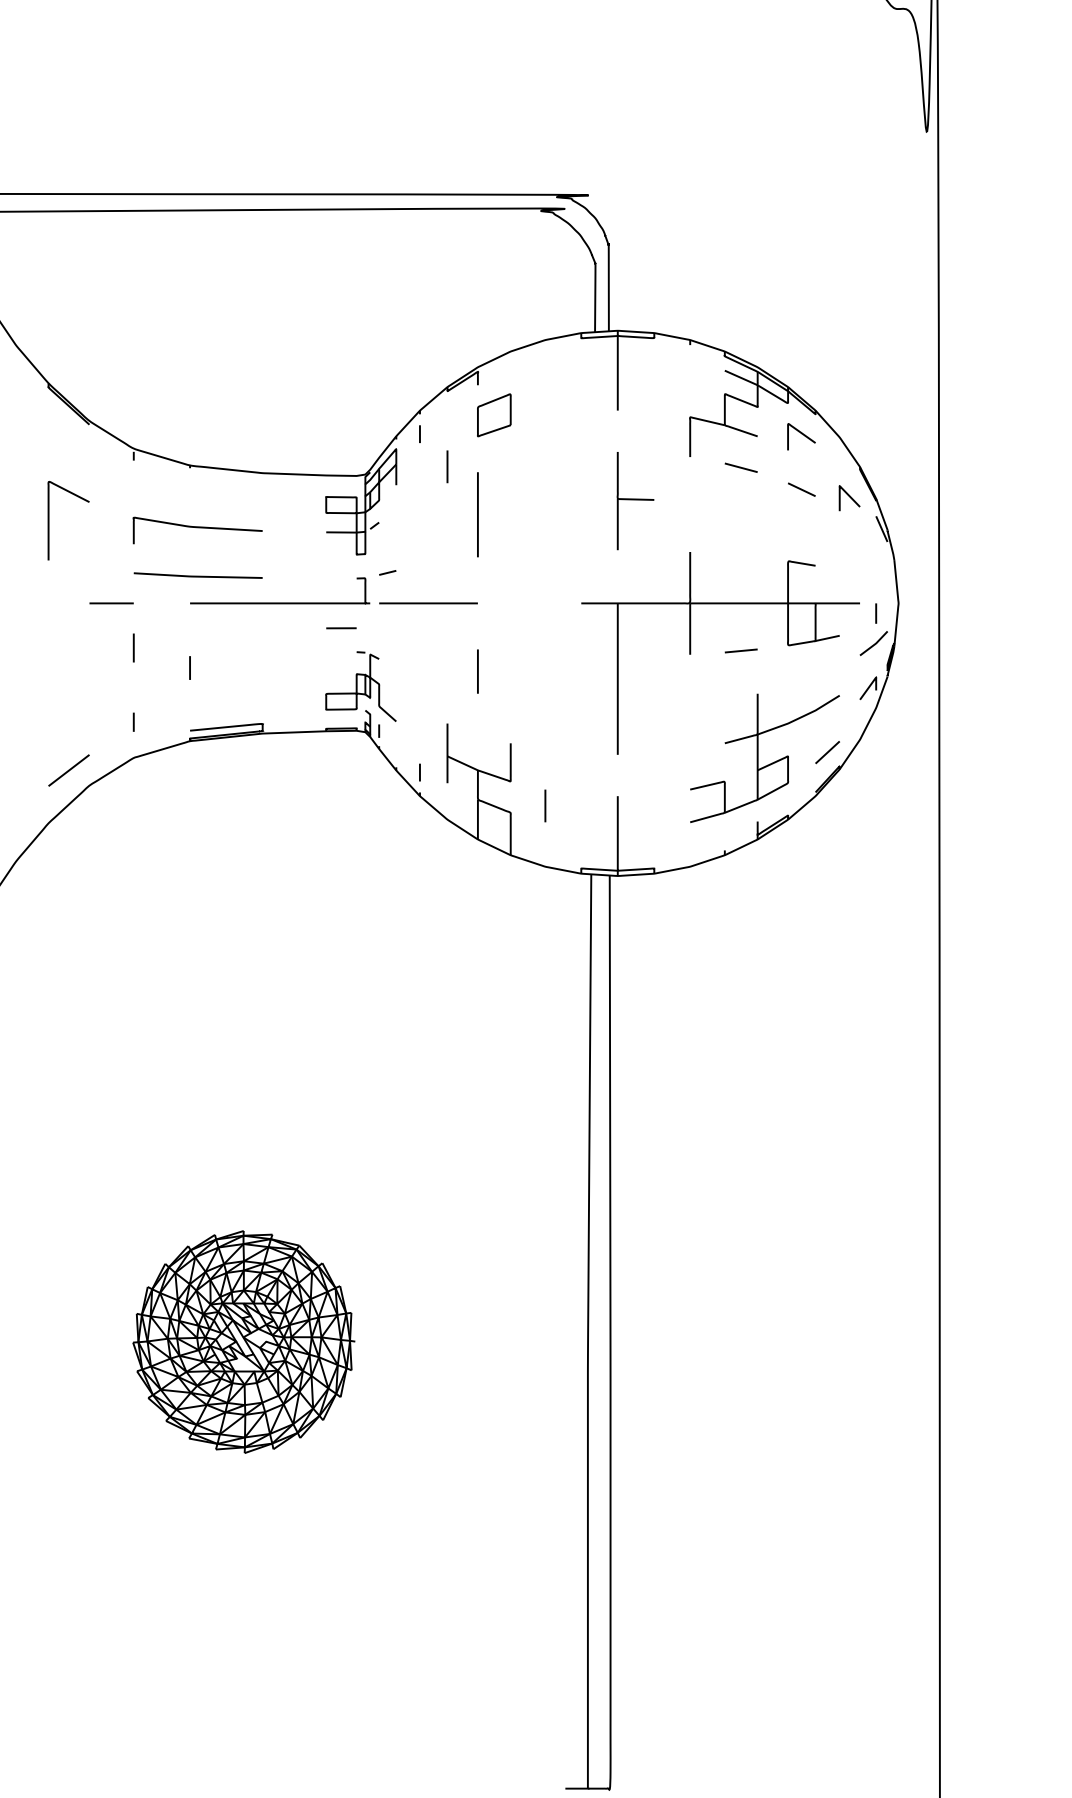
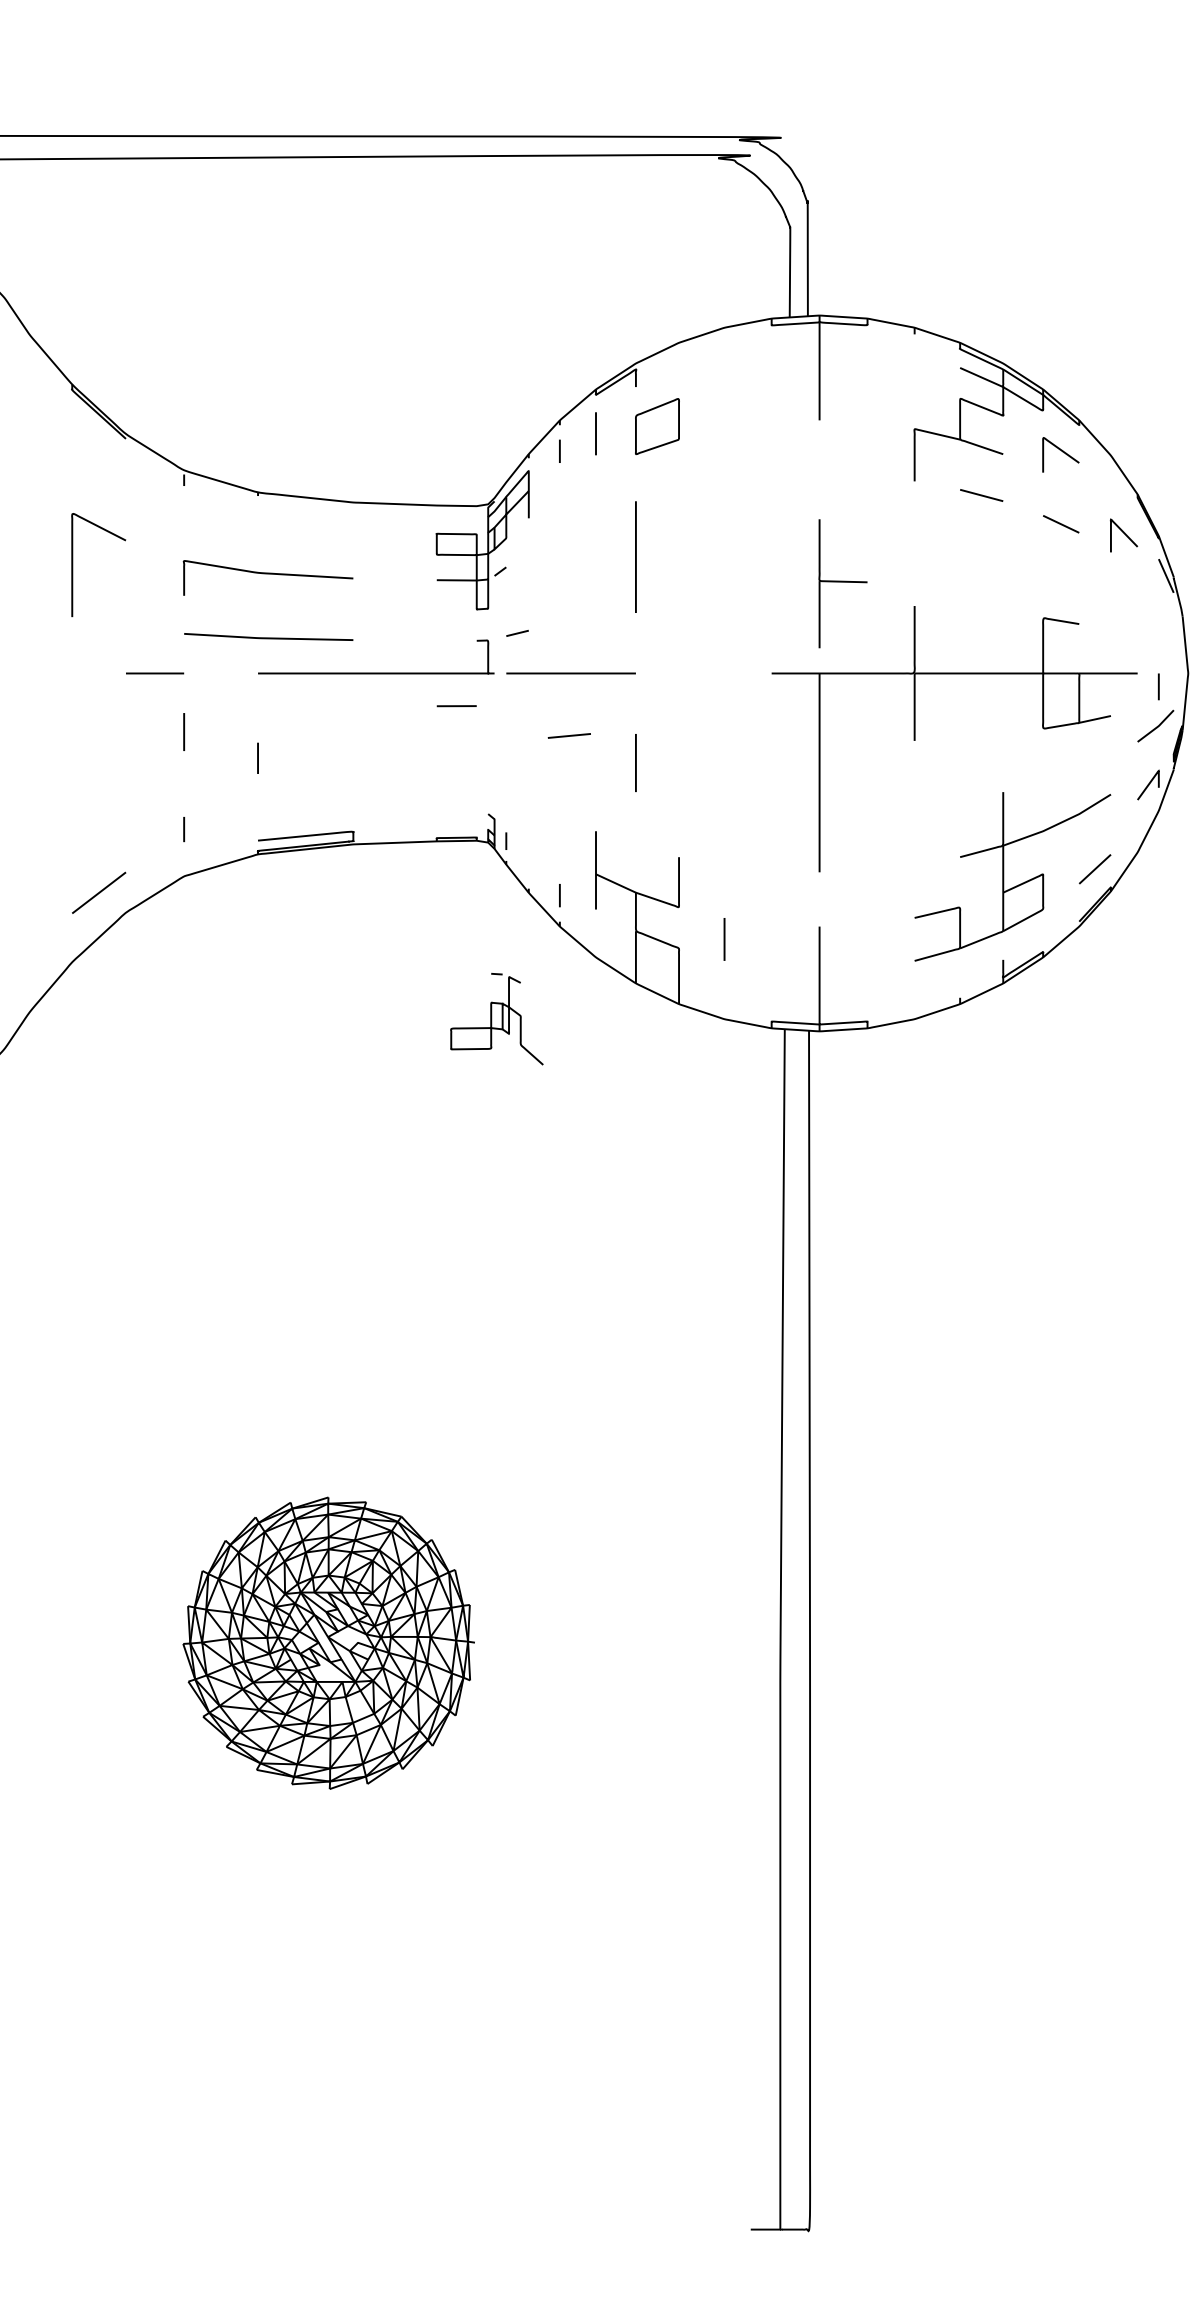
line: (447, 466) -> (596, 433), moved
part: (635, 501) -> (842, 584), moved
line: (740, 650) -> (568, 735), moved
part: (360, 686) -> (496, 1018), moved

